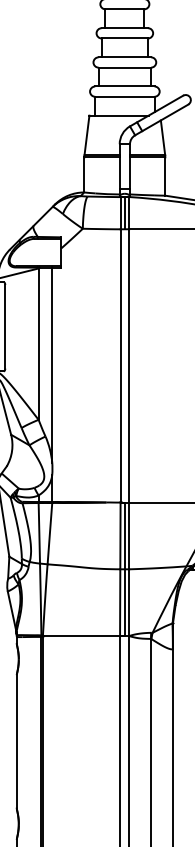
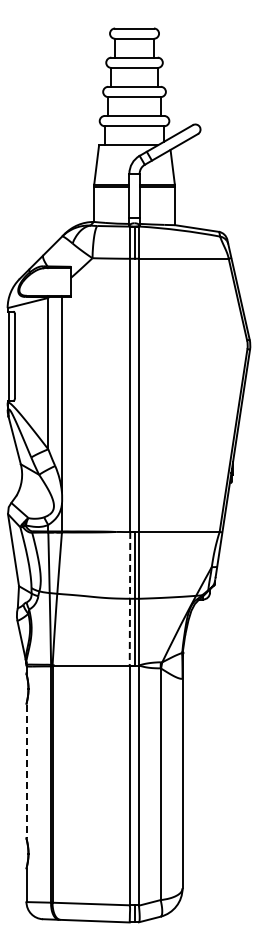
line: (120, 569) -> (130, 598), solid -> dashed
line: (16, 742) -> (26, 771), solid -> dashed

